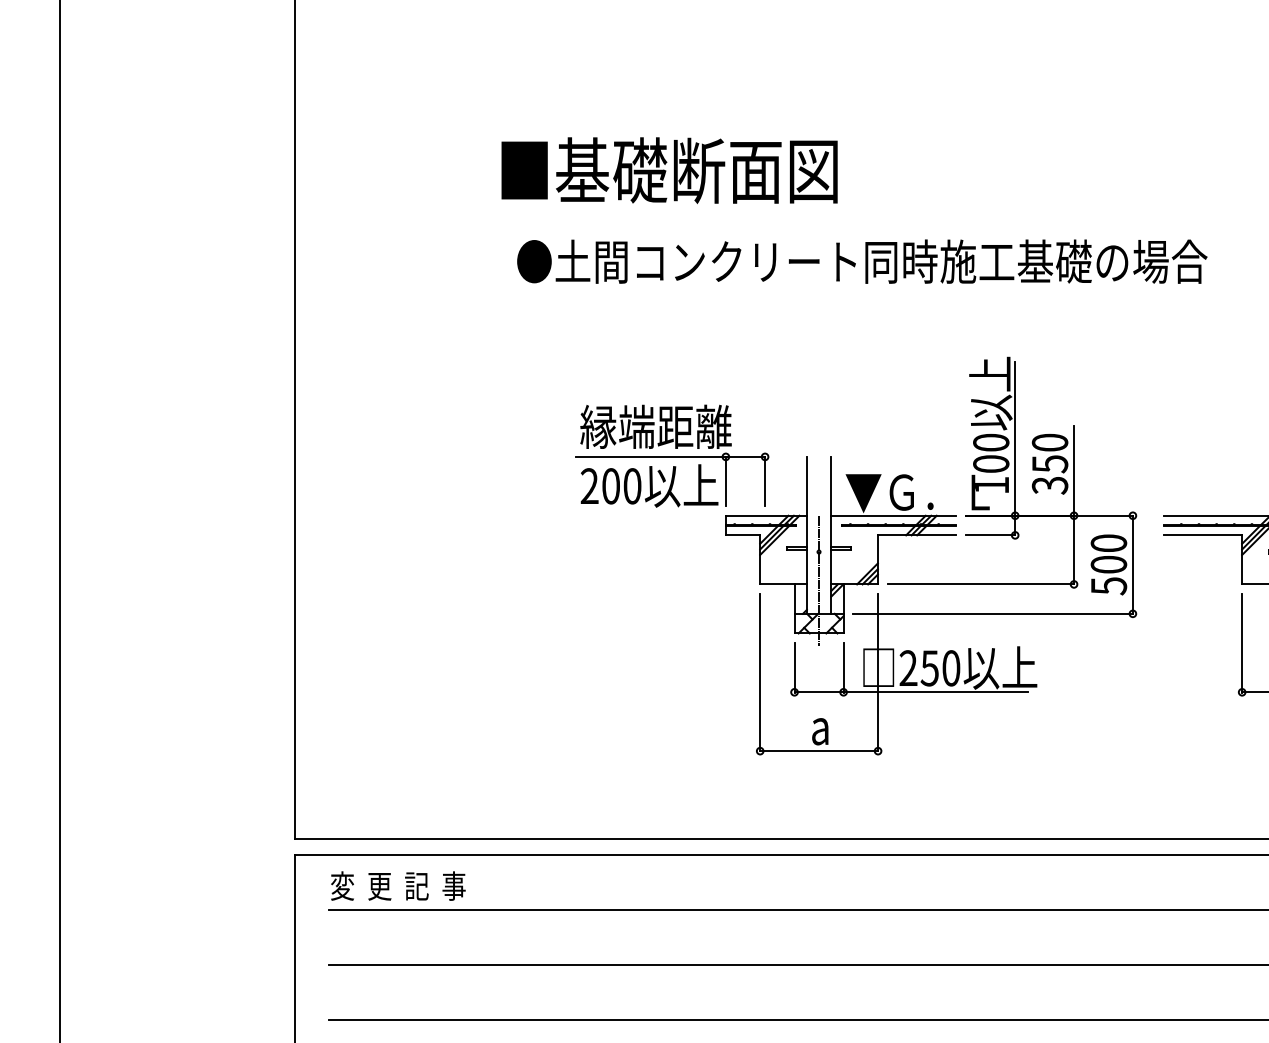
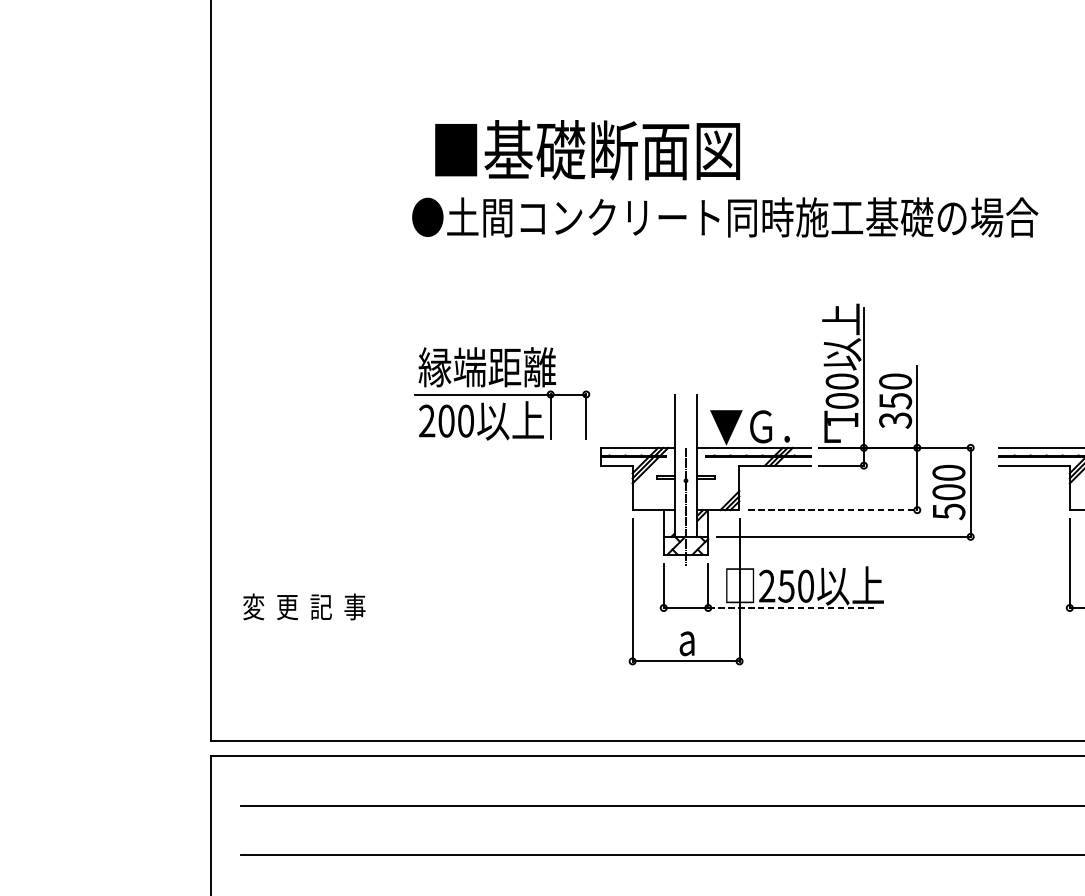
text: (669, 170) -> (587, 150), moved
part: (672, 455) -> (502, 393), moved
line: (981, 584) -> (833, 510), solid -> dashed
line: (935, 692) -> (791, 608), solid -> dashed
text: (398, 885) -> (304, 606), moved

